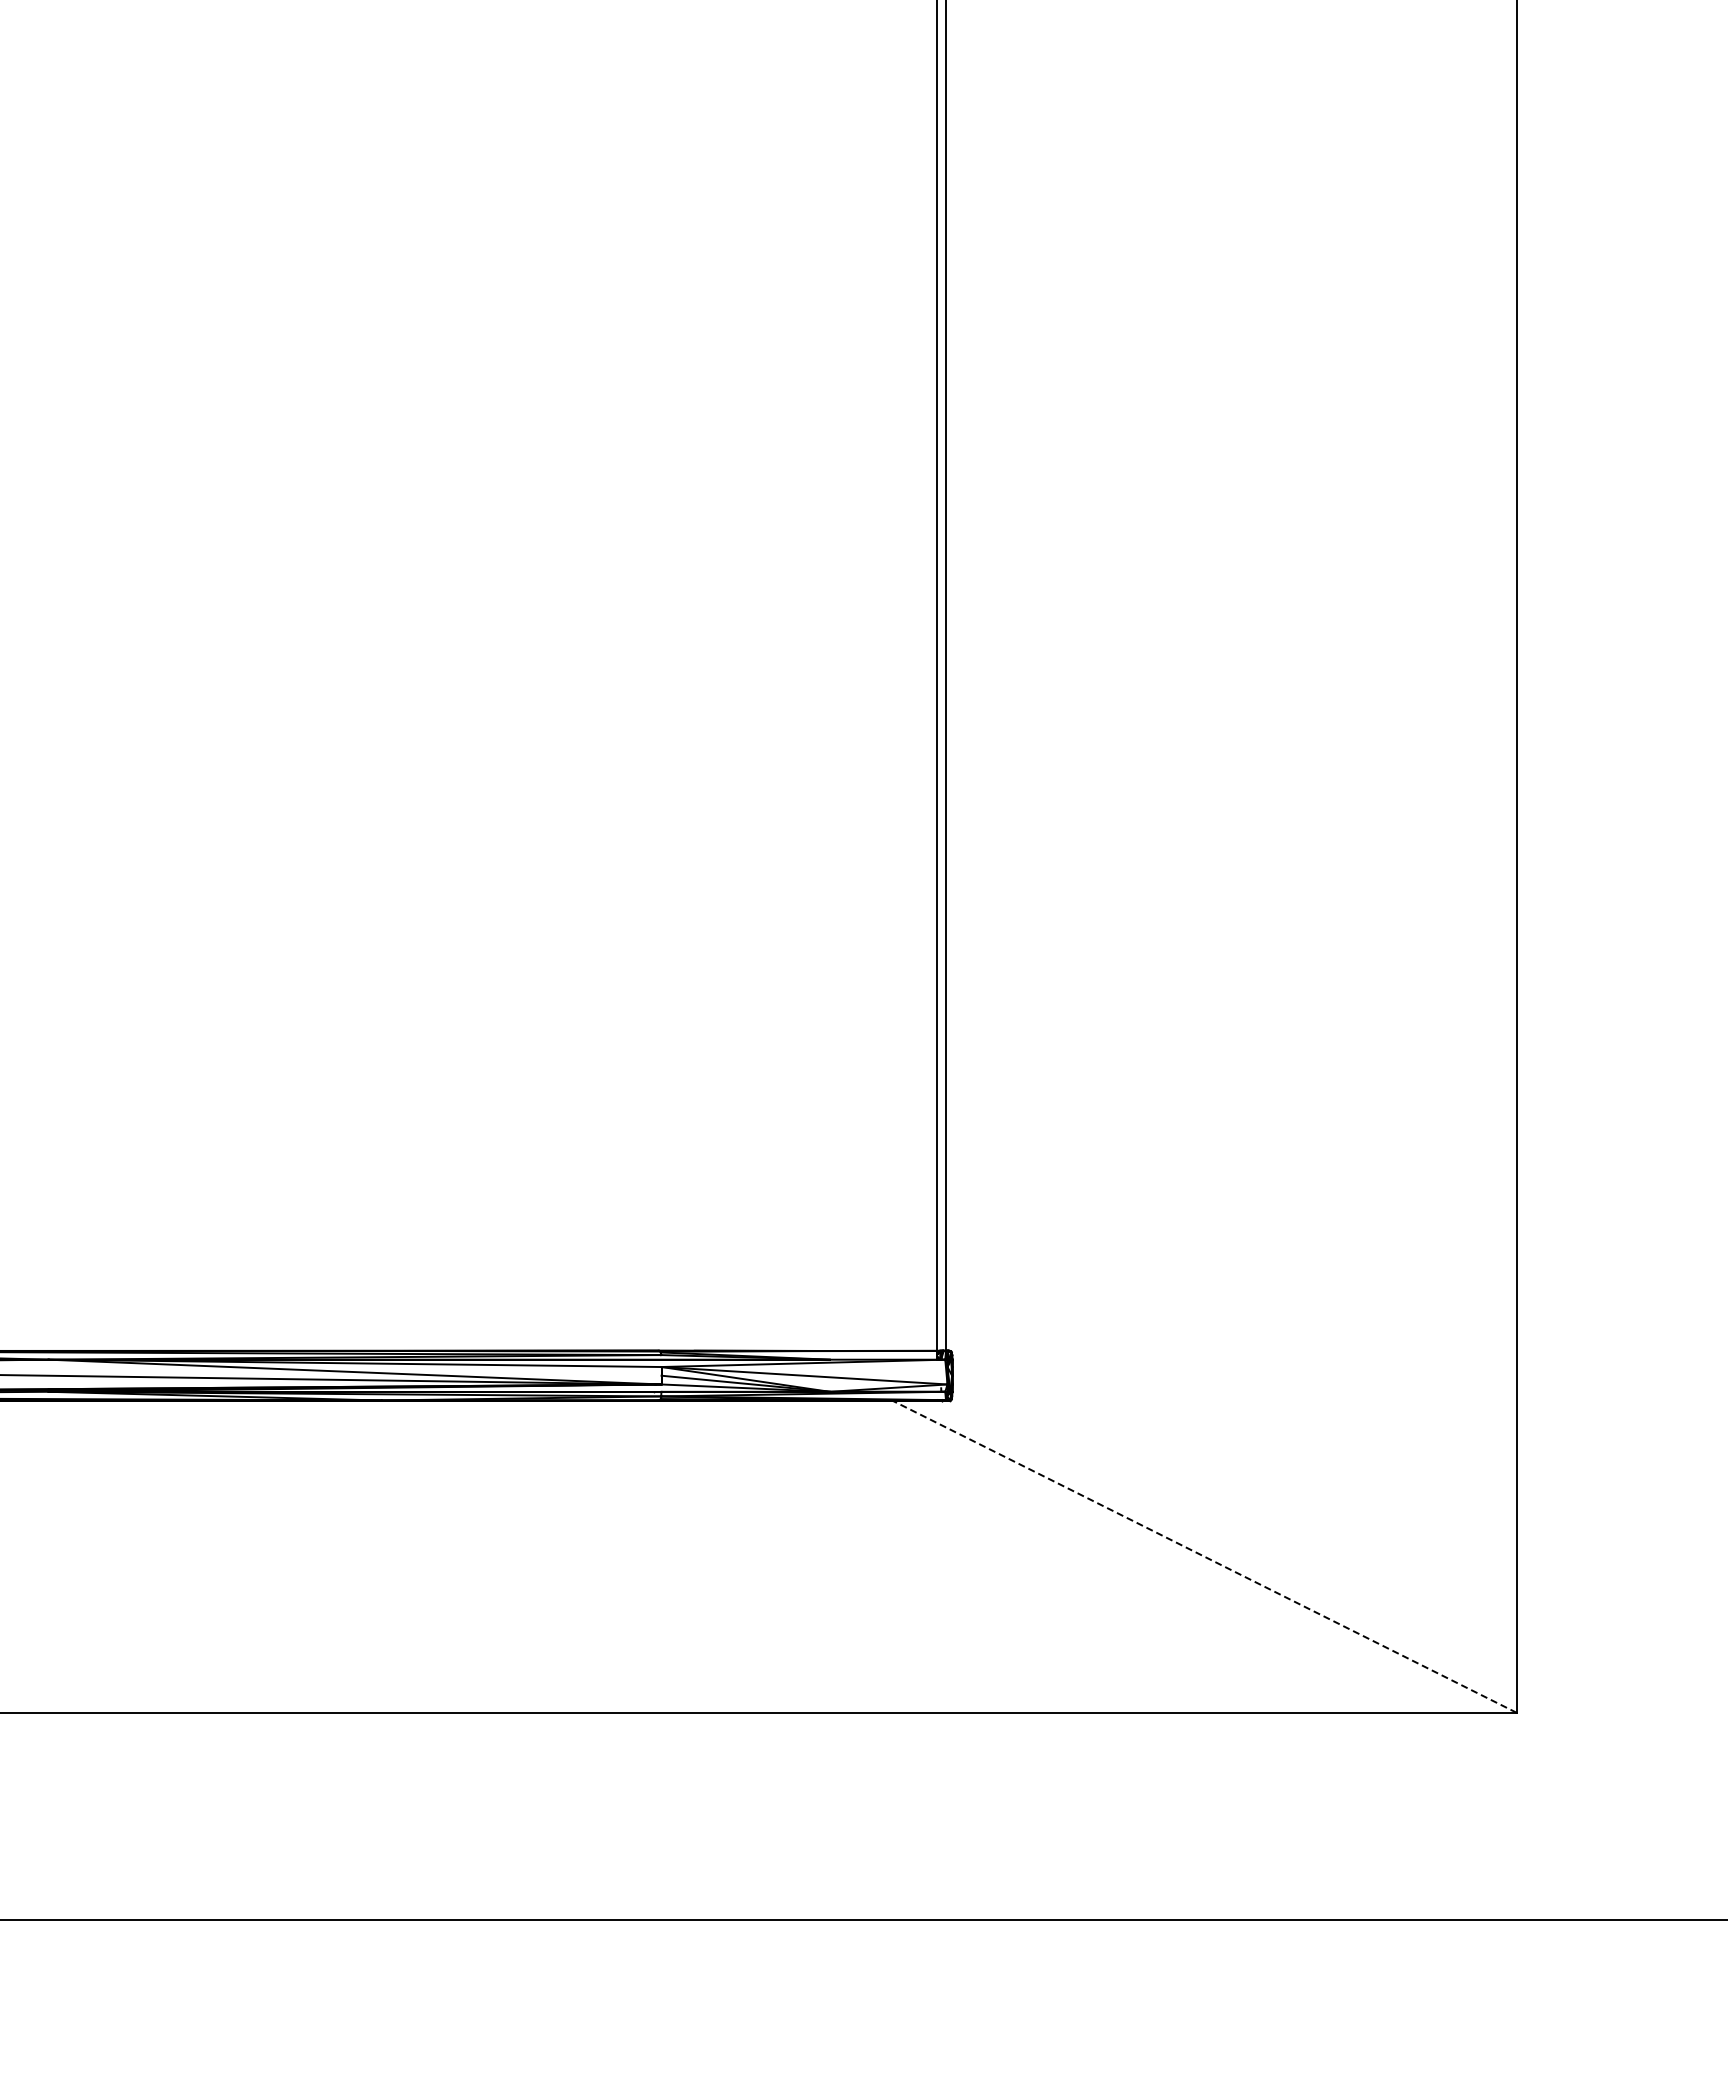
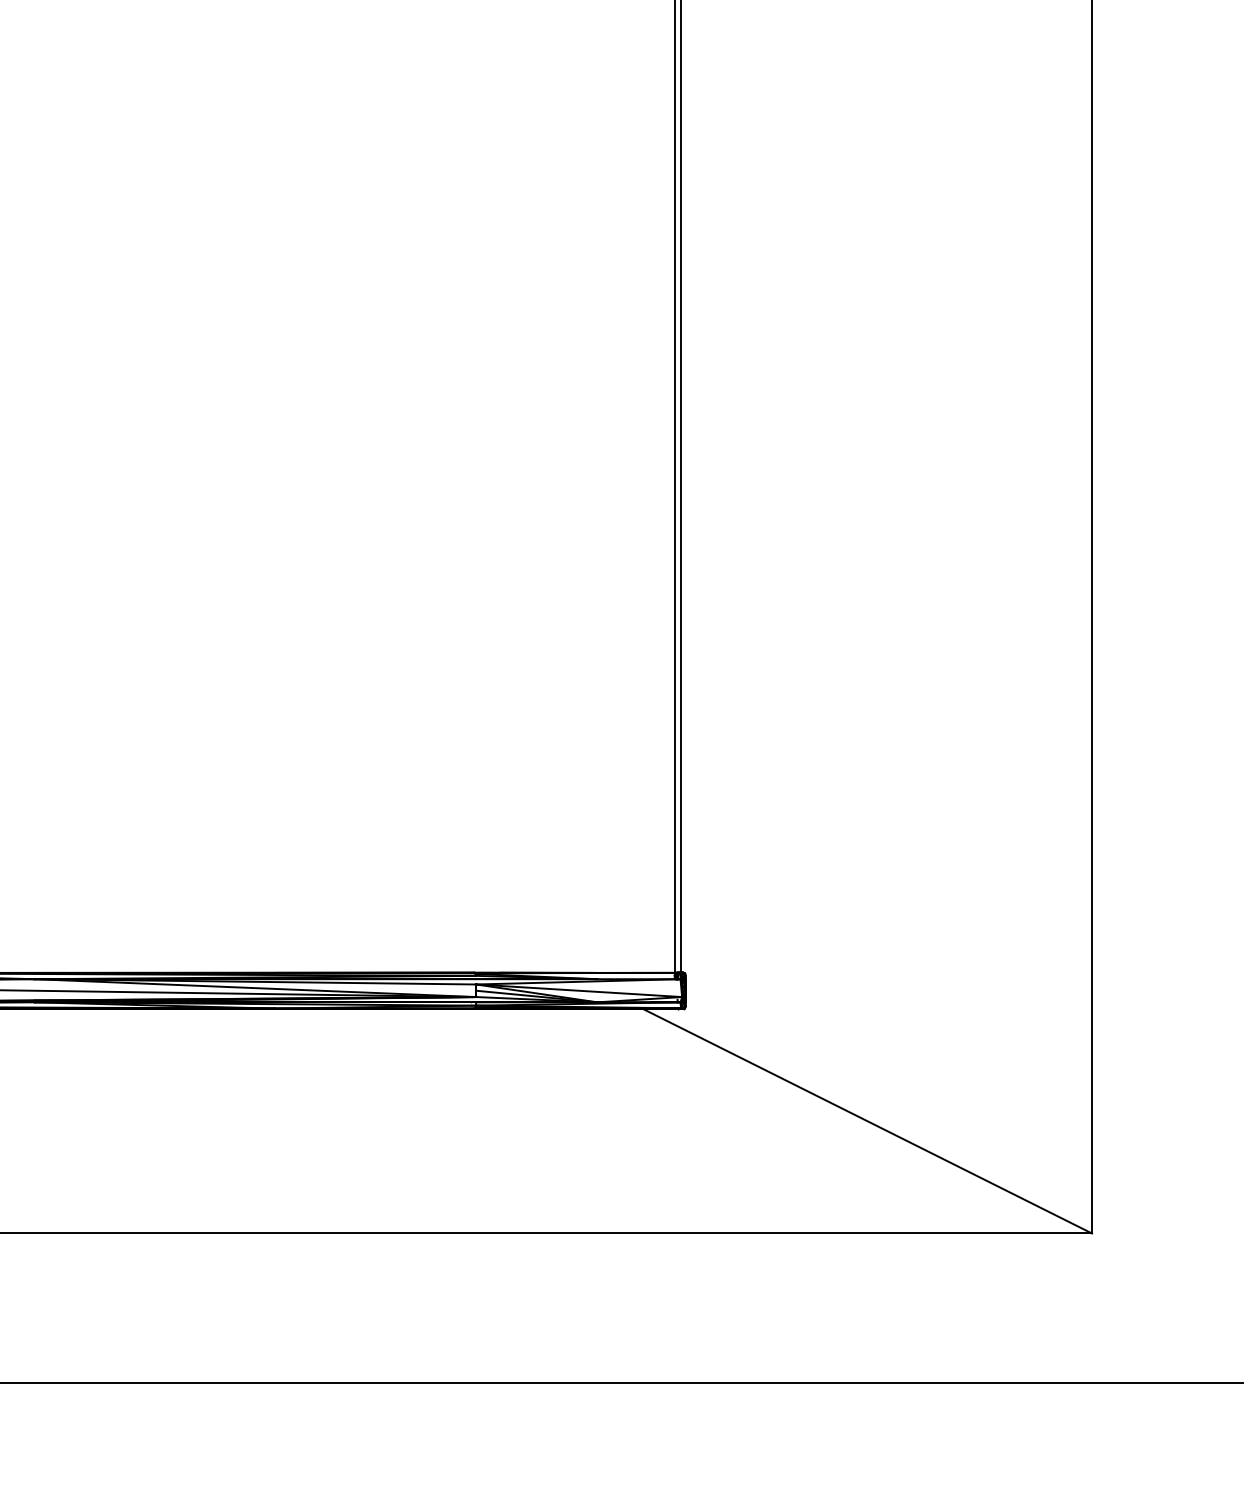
line: (1204, 1556) -> (867, 1120), dashed -> solid

